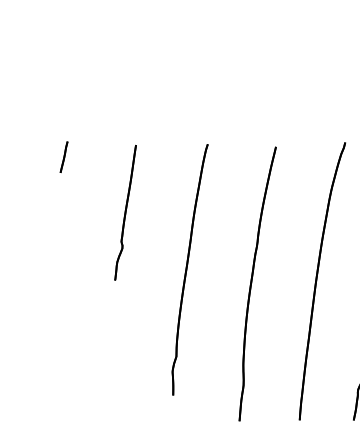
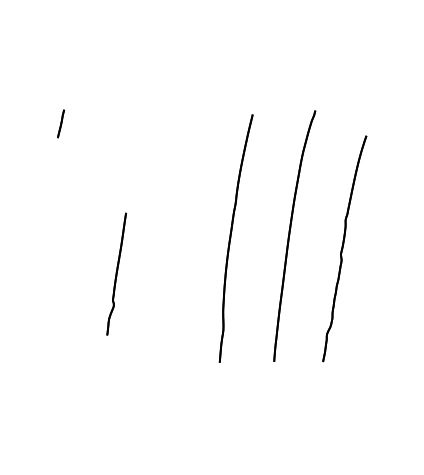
part: (125, 212) -> (116, 273), moved
part: (189, 269) -> (174, 225), removed

